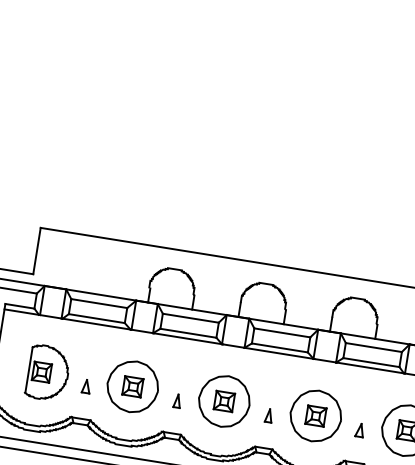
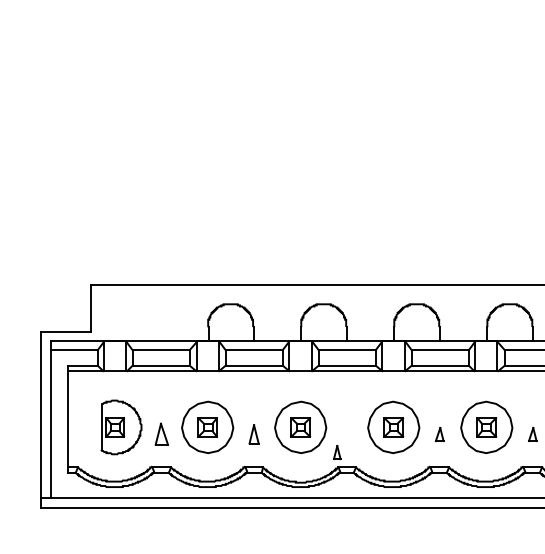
part: (86, 386) -> (161, 434), size x1.6
part: (177, 401) -> (254, 434), size x1.4
part: (269, 415) -> (337, 452), moved

